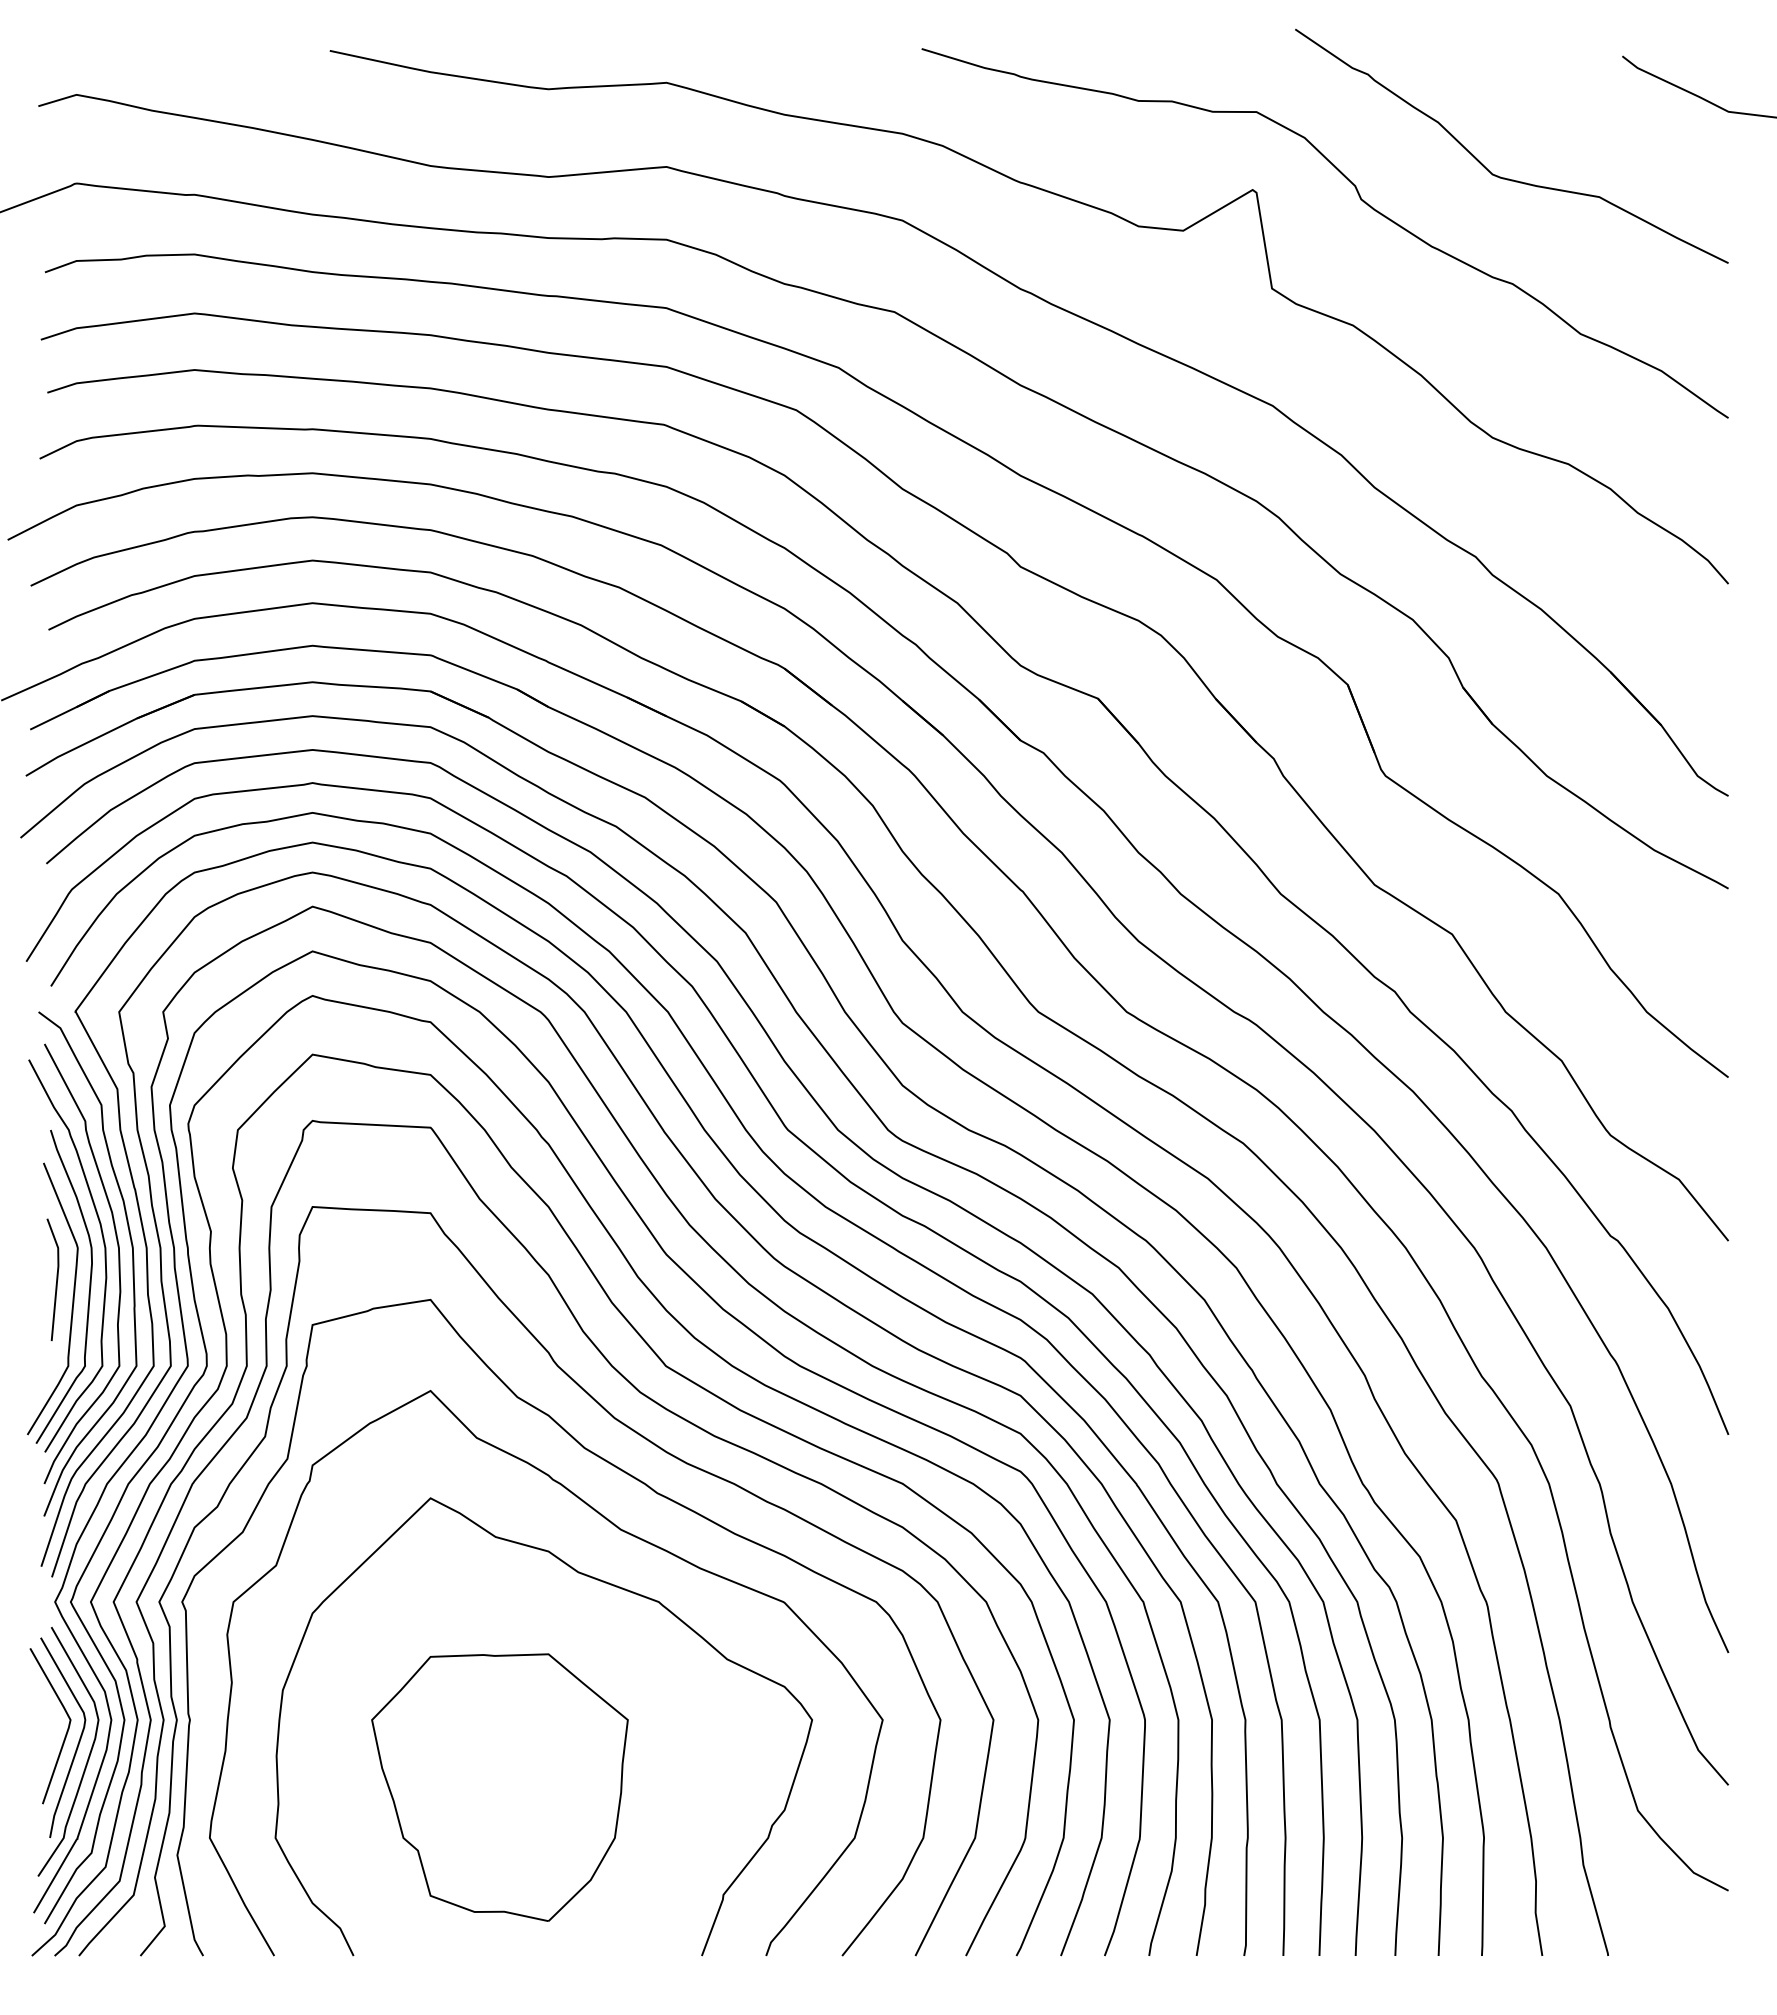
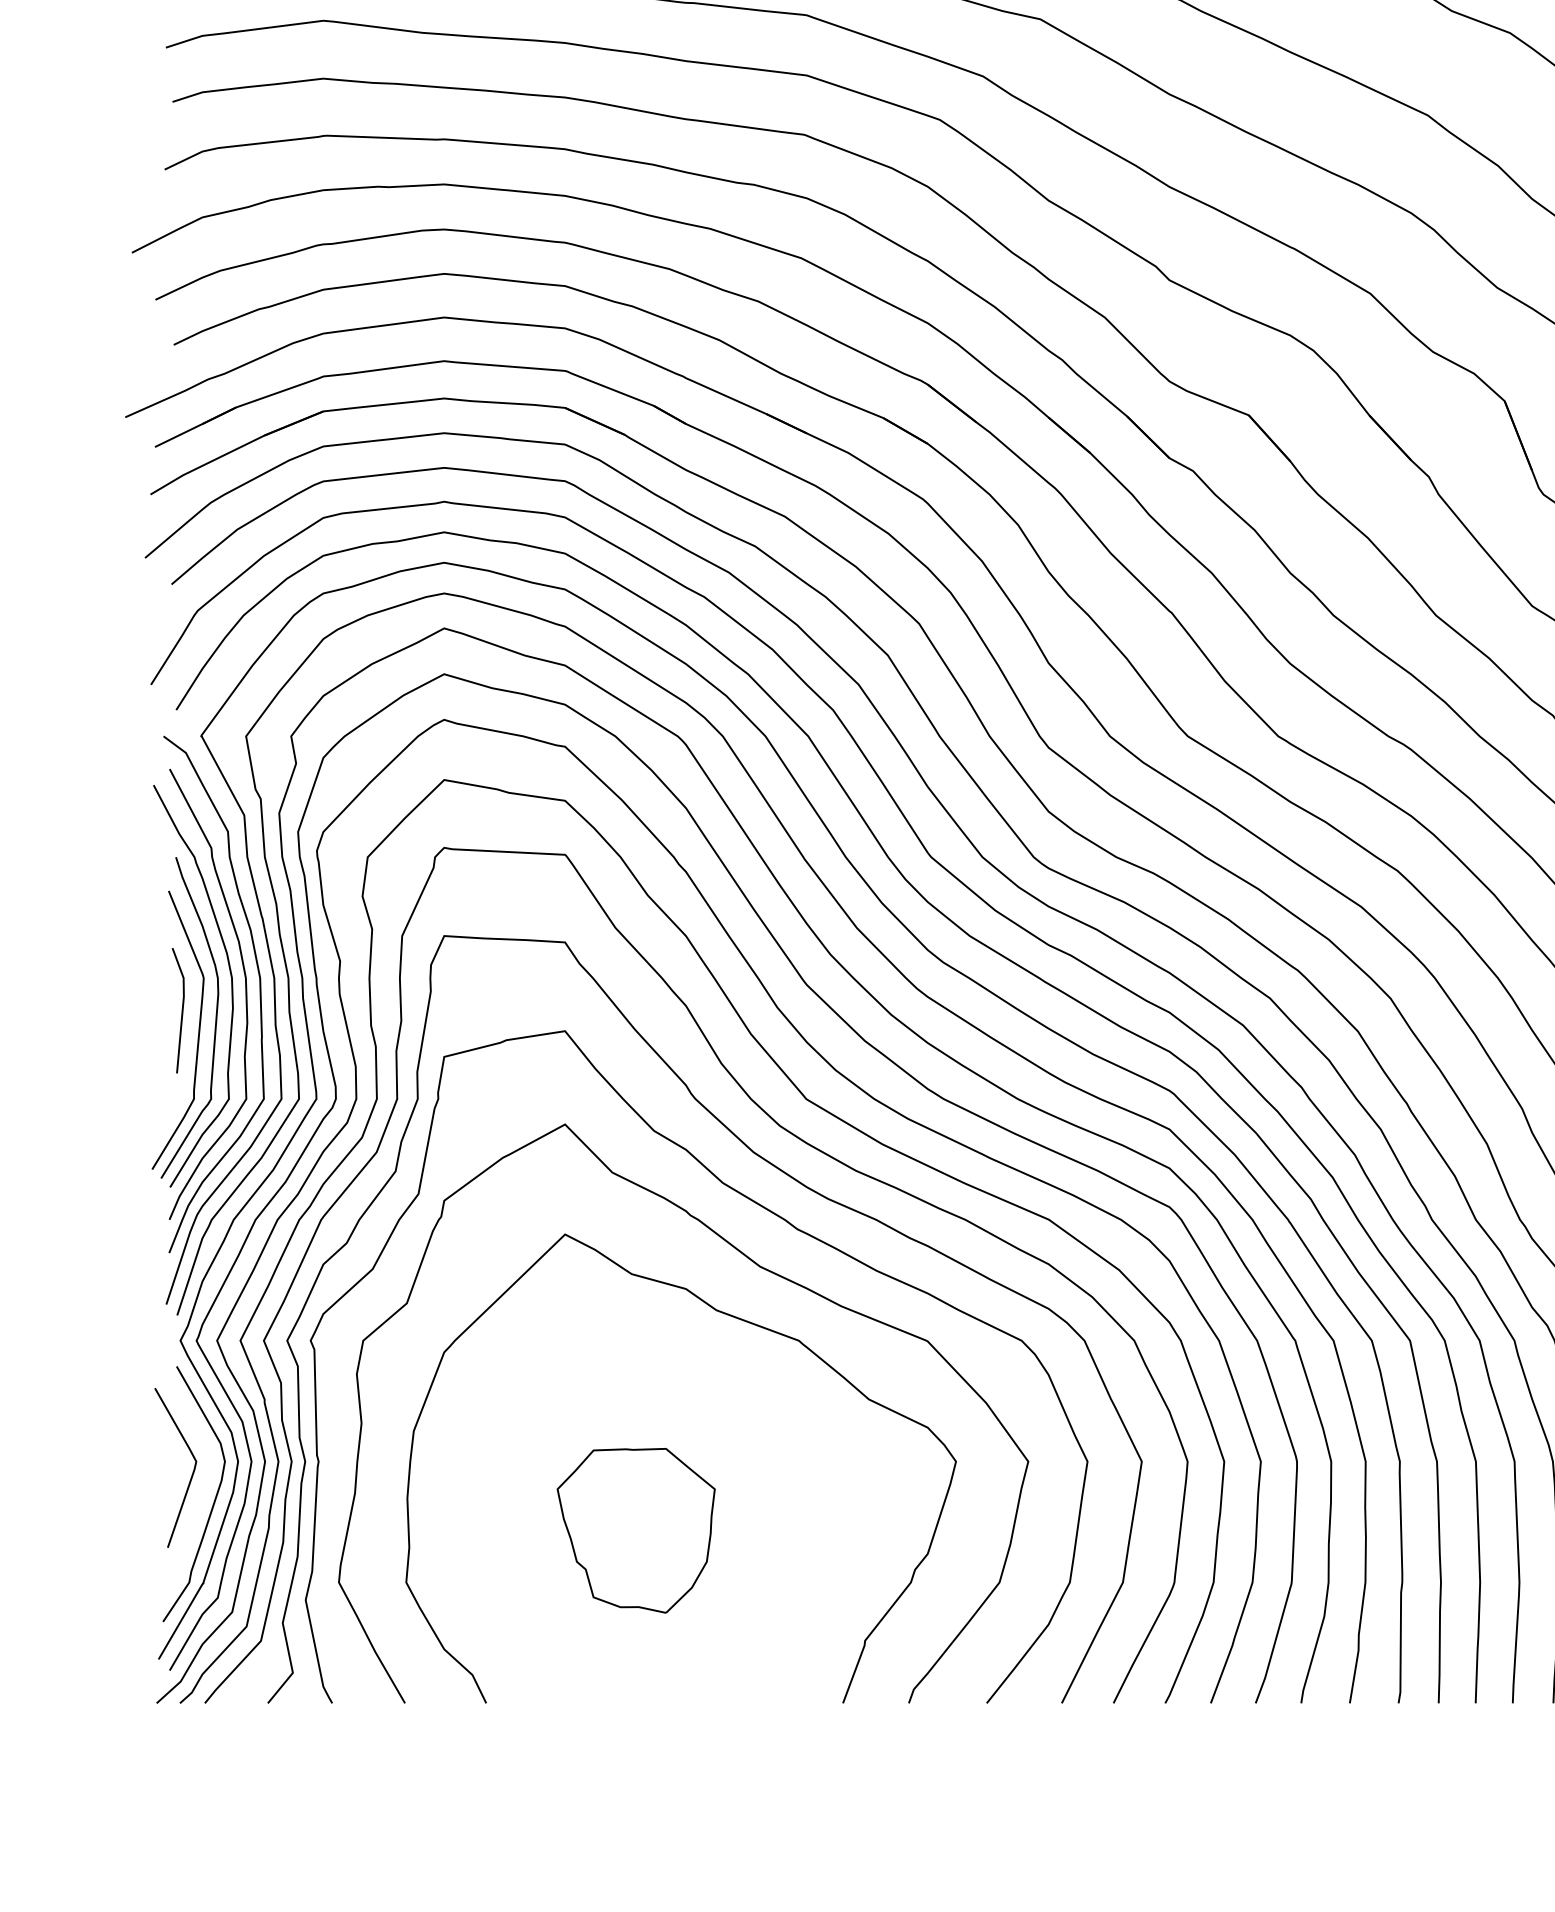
curve: (77, 1743) -> (203, 1485), removed
part: (499, 1787) -> (635, 1530), size x0.6

